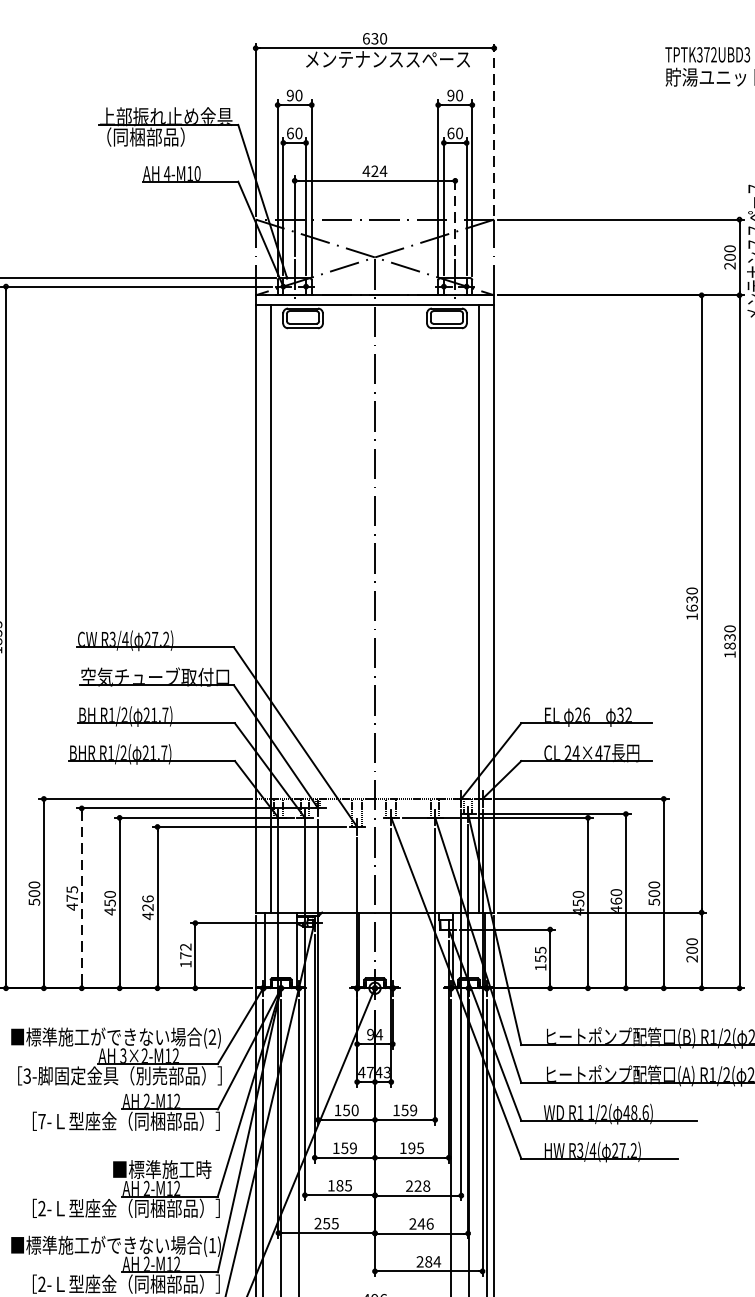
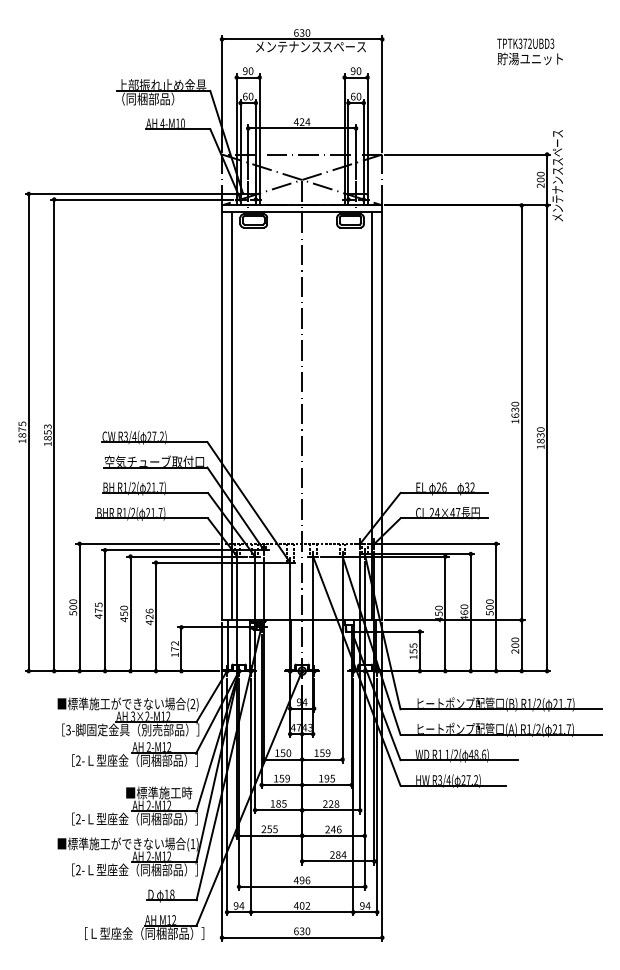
line: (494, 130) -> (382, 94), dashed -> solid
line: (455, 216) -> (356, 152), dashed -> solid
line: (82, 898) -> (105, 610), dashed -> solid
text: (40, 1121) -> (77, 760), 7- -> 2-

